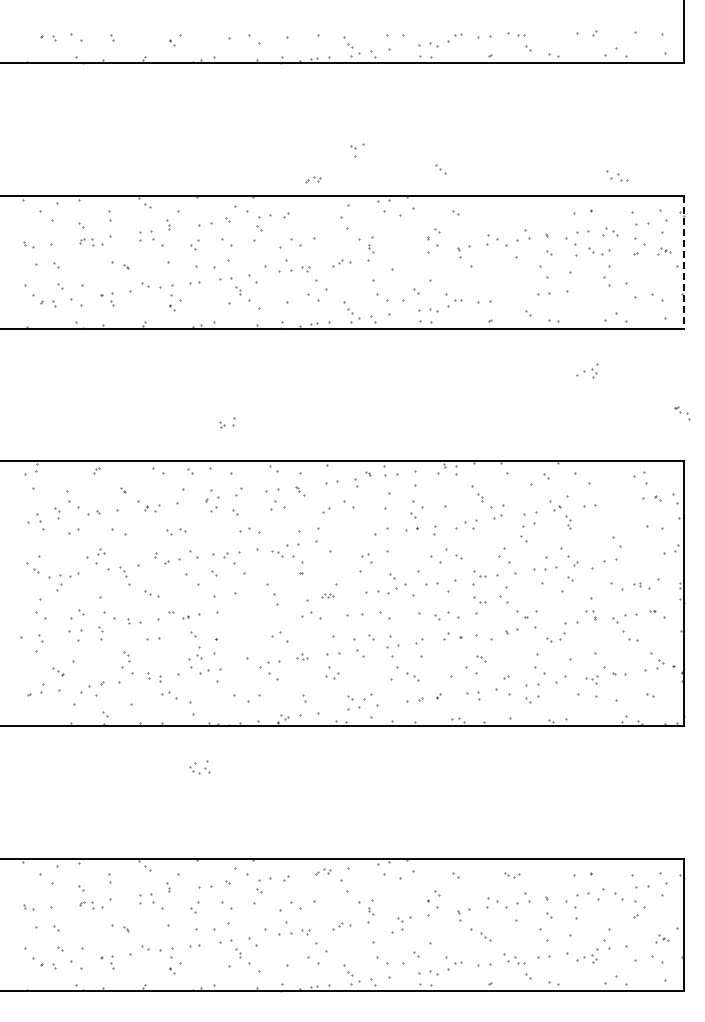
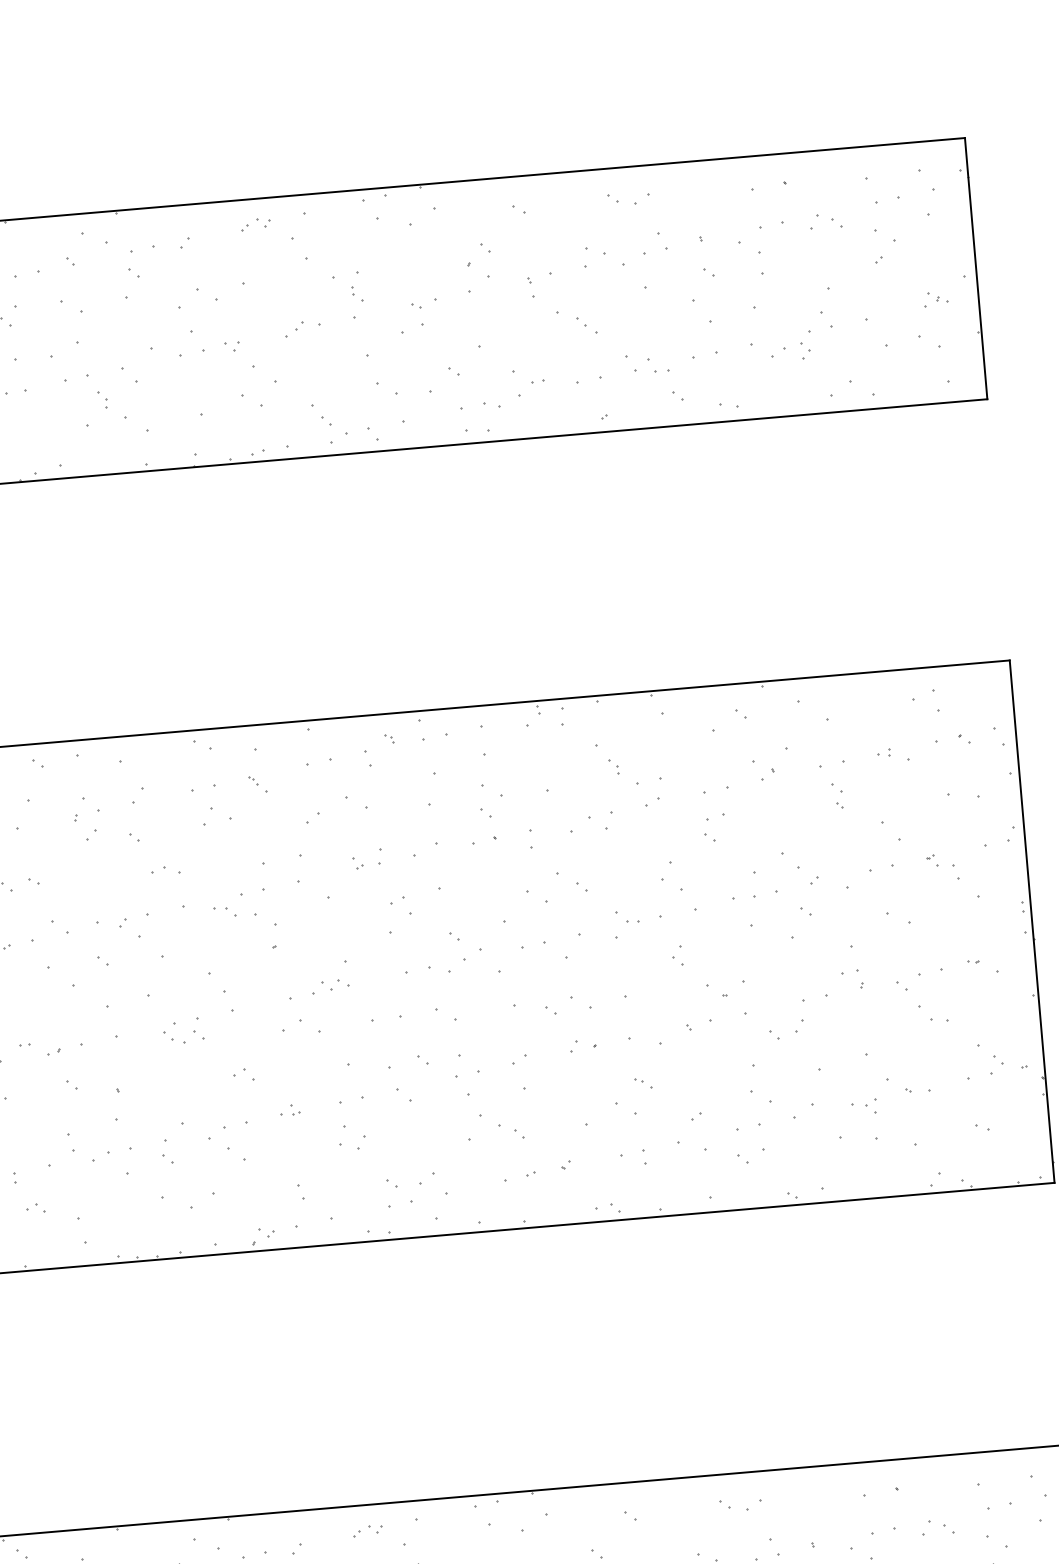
part: (357, 150) -> (425, 312), moved
part: (440, 169) -> (587, 326), moved
part: (617, 175) -> (647, 362), moved
part: (313, 179) -> (256, 223), moved
part: (599, 251) -> (629, 199), moved
part: (664, 251) -> (936, 300), moved
line: (683, 262) -> (975, 269), dashed -> solid
part: (587, 370) -> (791, 346), moved
part: (682, 413) -> (943, 867), moved
part: (227, 422) -> (368, 859), moved
part: (568, 522) -> (837, 797), moved
part: (249, 530) -> (165, 870), size x0.71
part: (528, 532) -> (715, 827), size x0.71
part: (641, 585) -> (891, 754), moved
part: (327, 595) -> (330, 985), size x1.67
part: (504, 595) -> (678, 955), size x0.62
part: (479, 599) -> (630, 967), removed
part: (280, 636) -> (244, 1074), size x0.62
part: (452, 636) -> (583, 1045), size x0.71
part: (199, 652) -> (167, 1150), moved
part: (169, 695) -> (35, 1209), size x0.62
part: (199, 767) -> (183, 1031), moved
part: (512, 874) -> (741, 1504), size x1.43
part: (610, 894) -> (938, 1526), size x0.62

